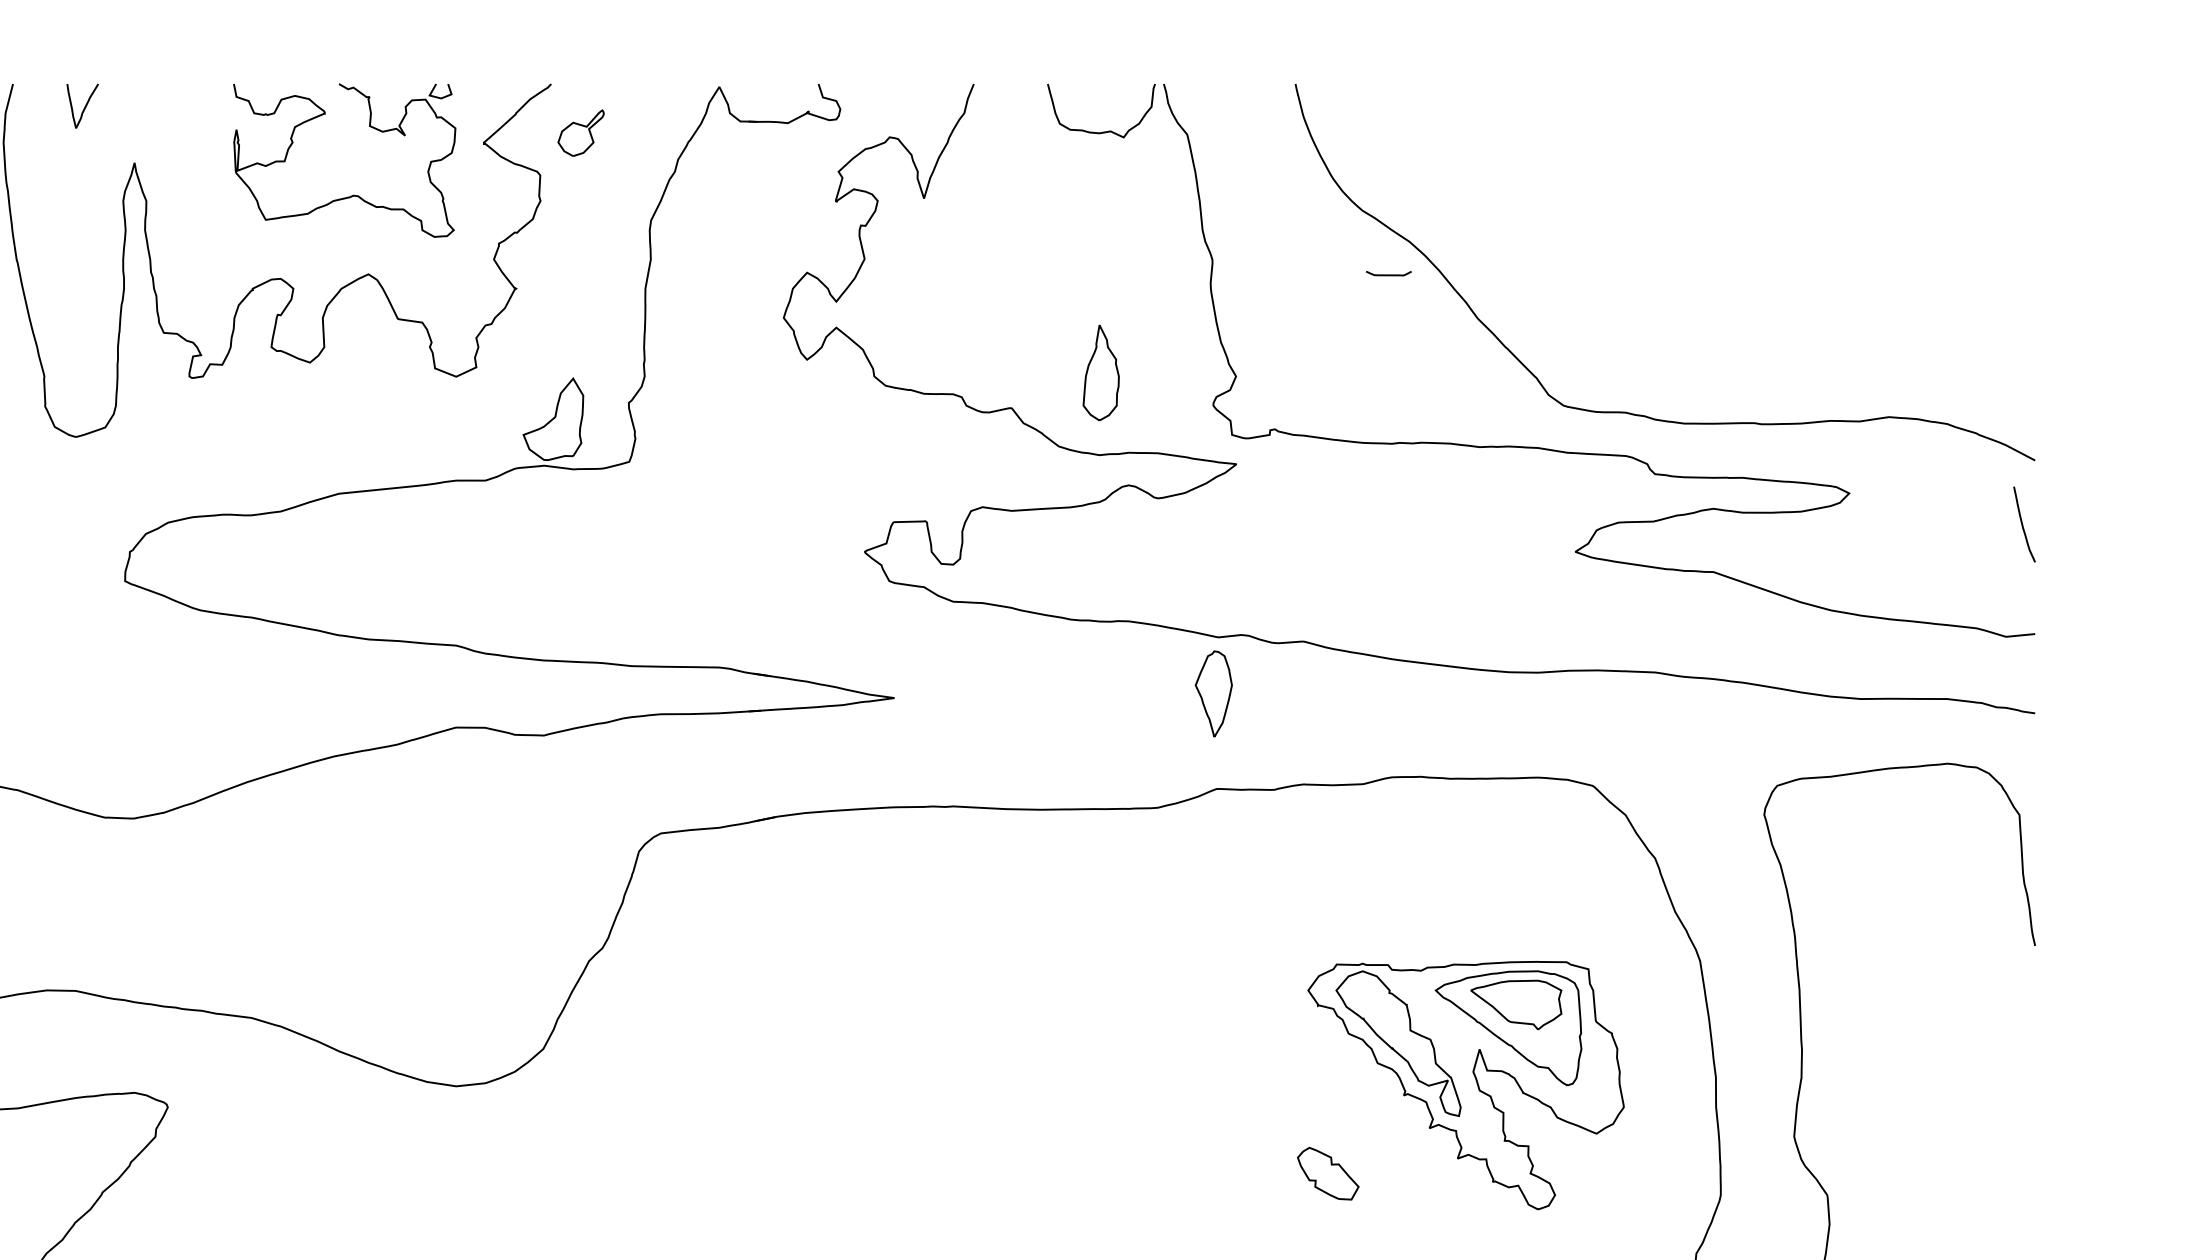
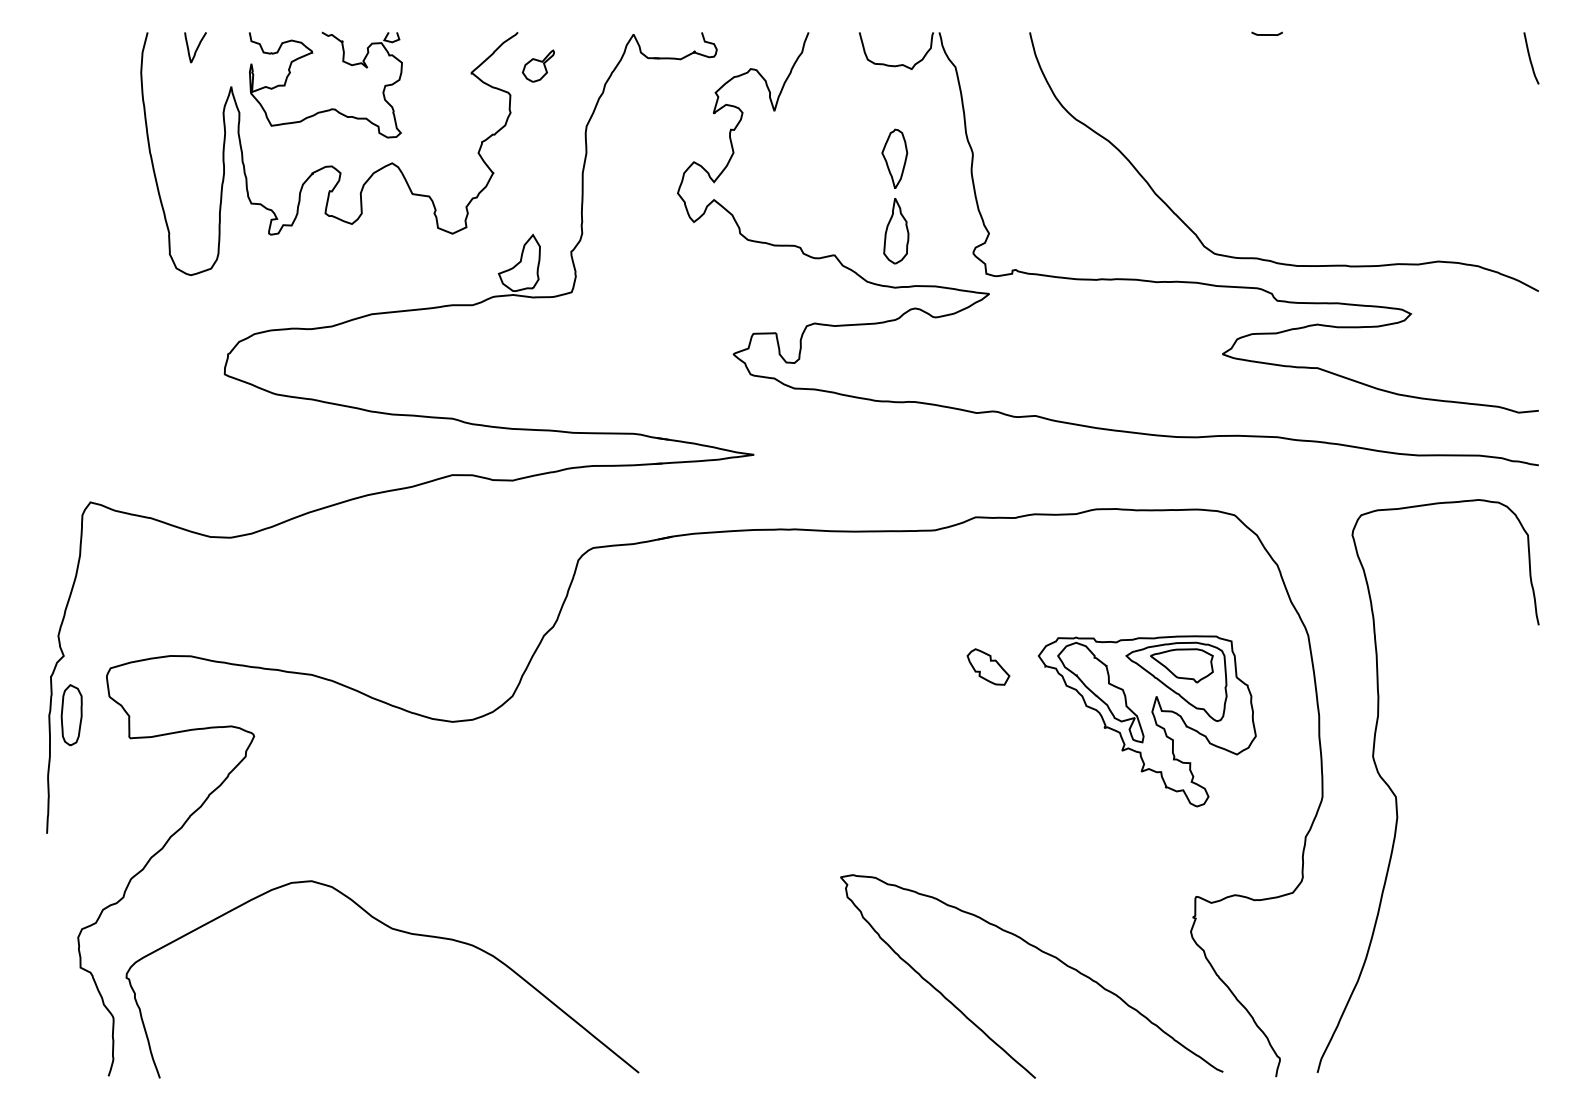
part: (351, 194) -> (330, 108), moved
curve: (1387, 274) -> (1266, 34), moved
curve: (2023, 524) -> (1530, 58), moved
part: (1213, 693) -> (894, 158), moved
part: (1328, 1172) -> (988, 666), moved

